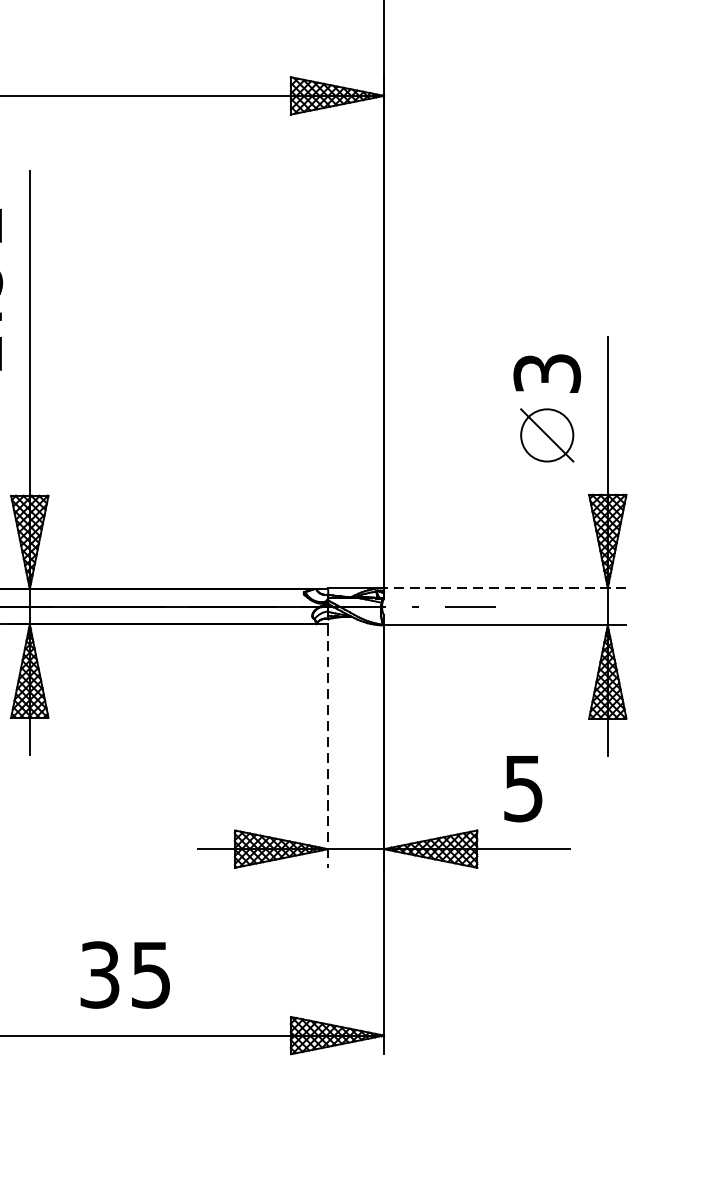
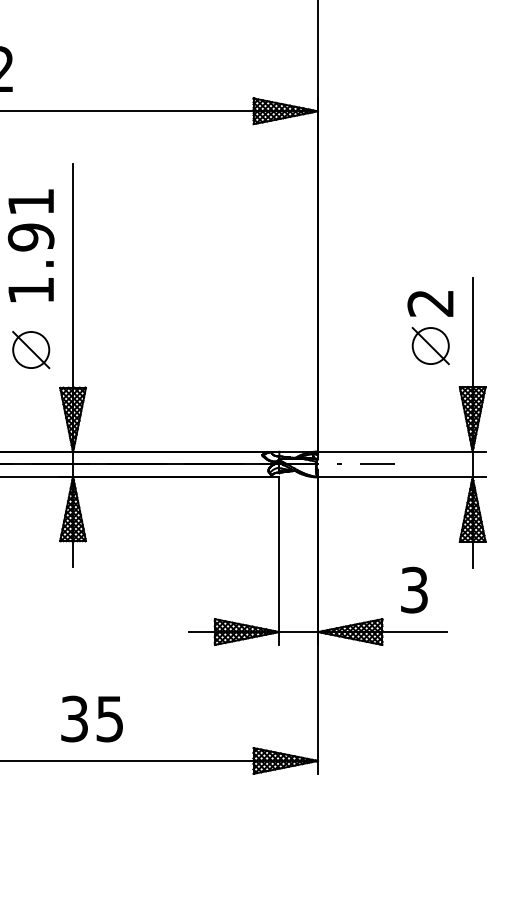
text: (546, 373) -> (430, 303), 3 -> 2
line: (504, 587) -> (401, 451), dashed -> solid
line: (328, 747) -> (279, 561), dashed -> solid
text: (523, 787) -> (414, 589), 5 -> 3
text: (124, 974) -> (91, 718), moved

